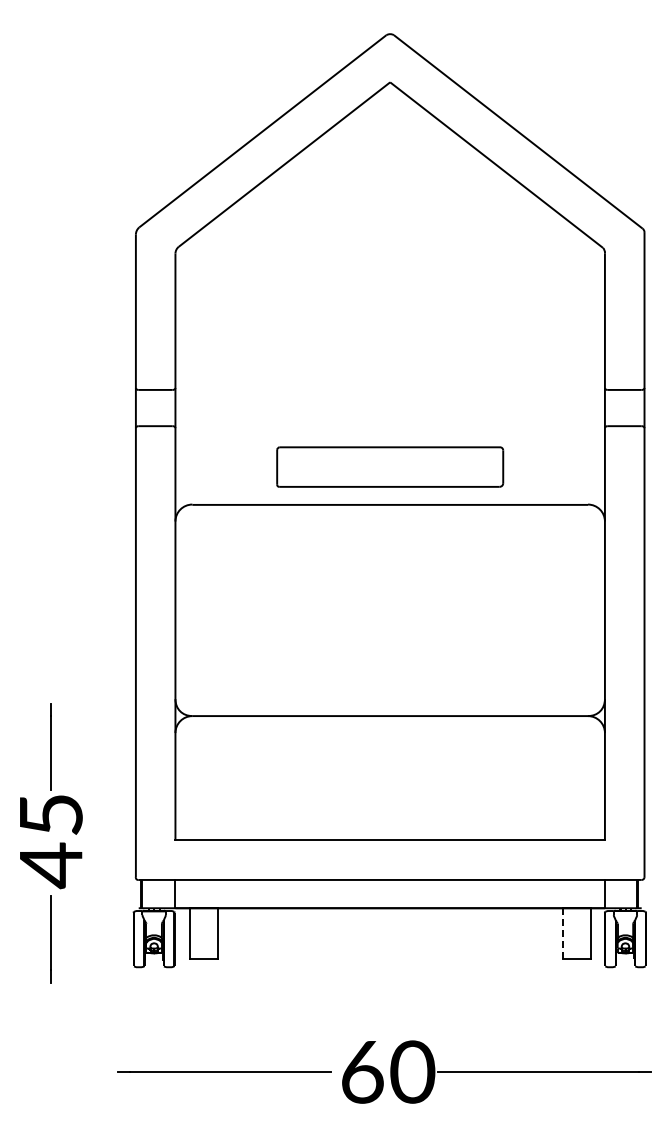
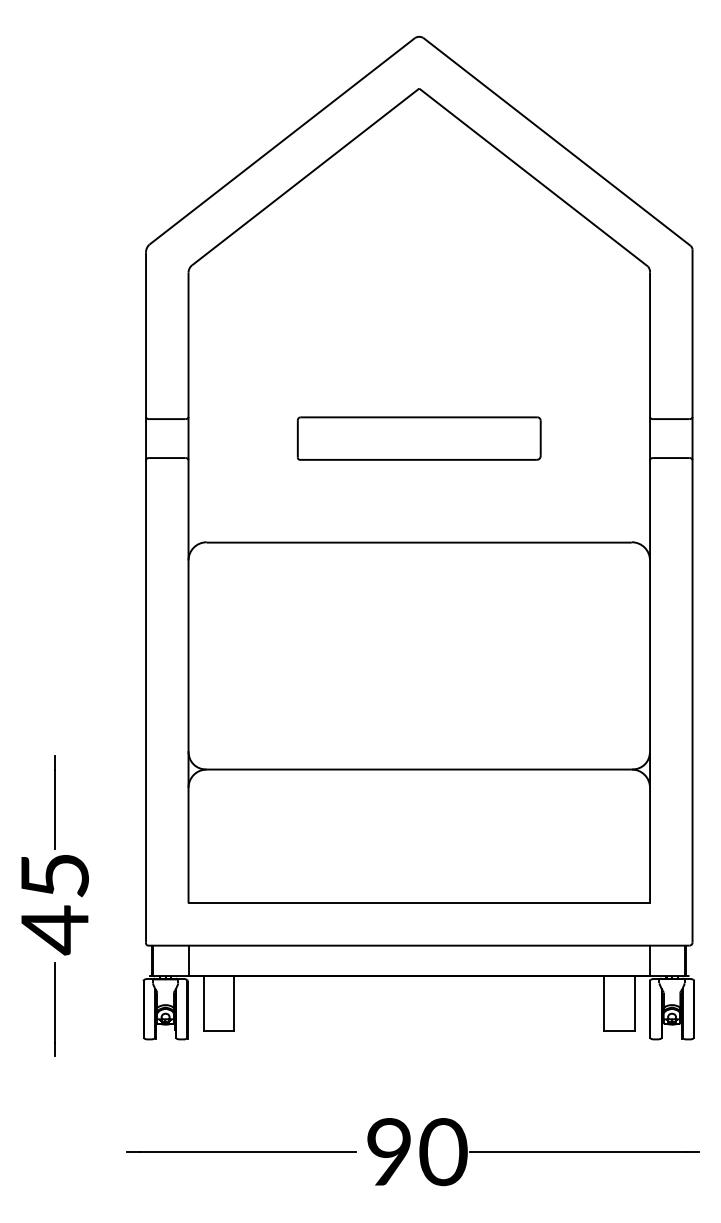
part: (390, 466) -> (419, 437), moved
line: (562, 934) -> (604, 1004), dashed -> solid
text: (362, 1071) -> (389, 1151), 60 -> 90

